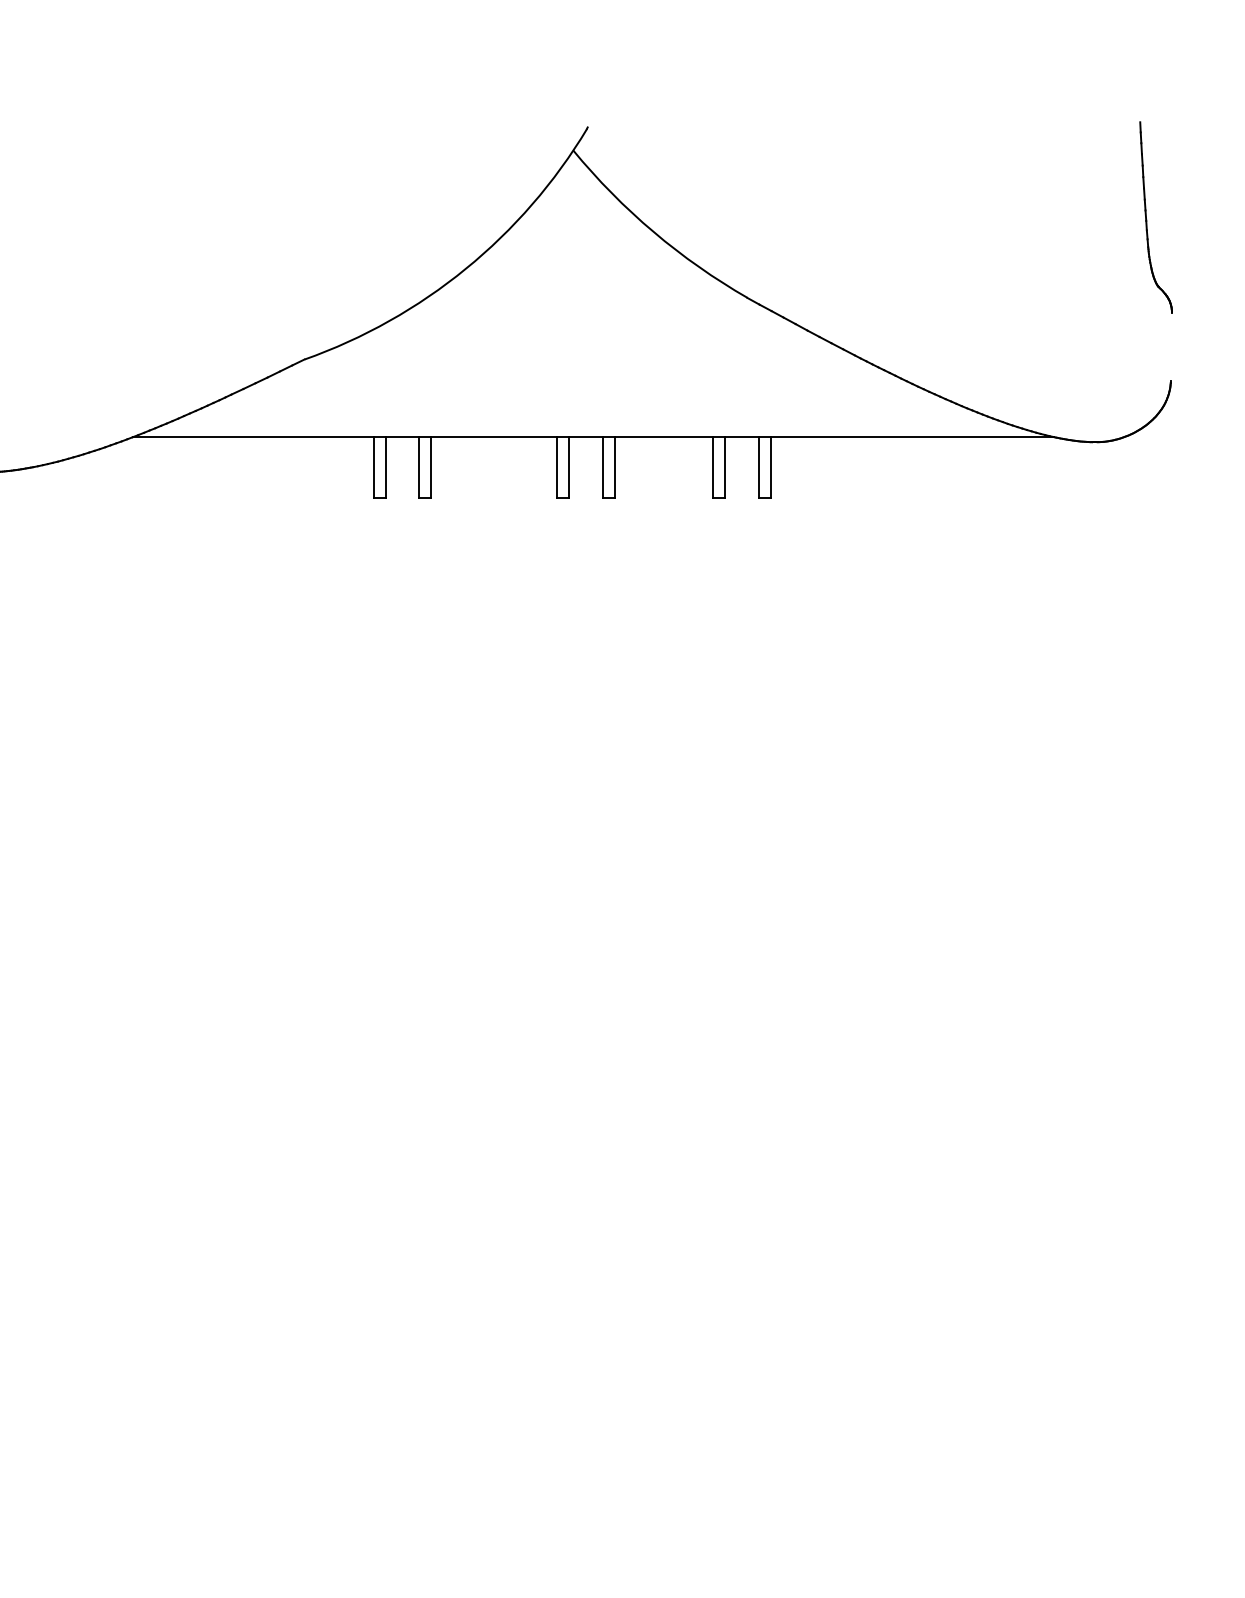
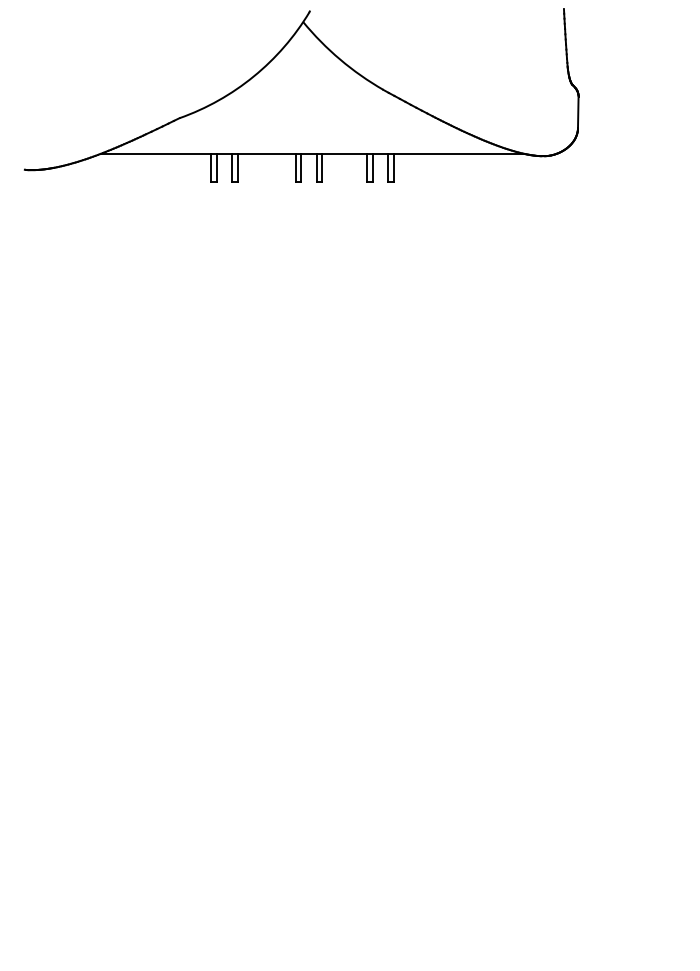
line: (1169, 347) -> (577, 112), added

